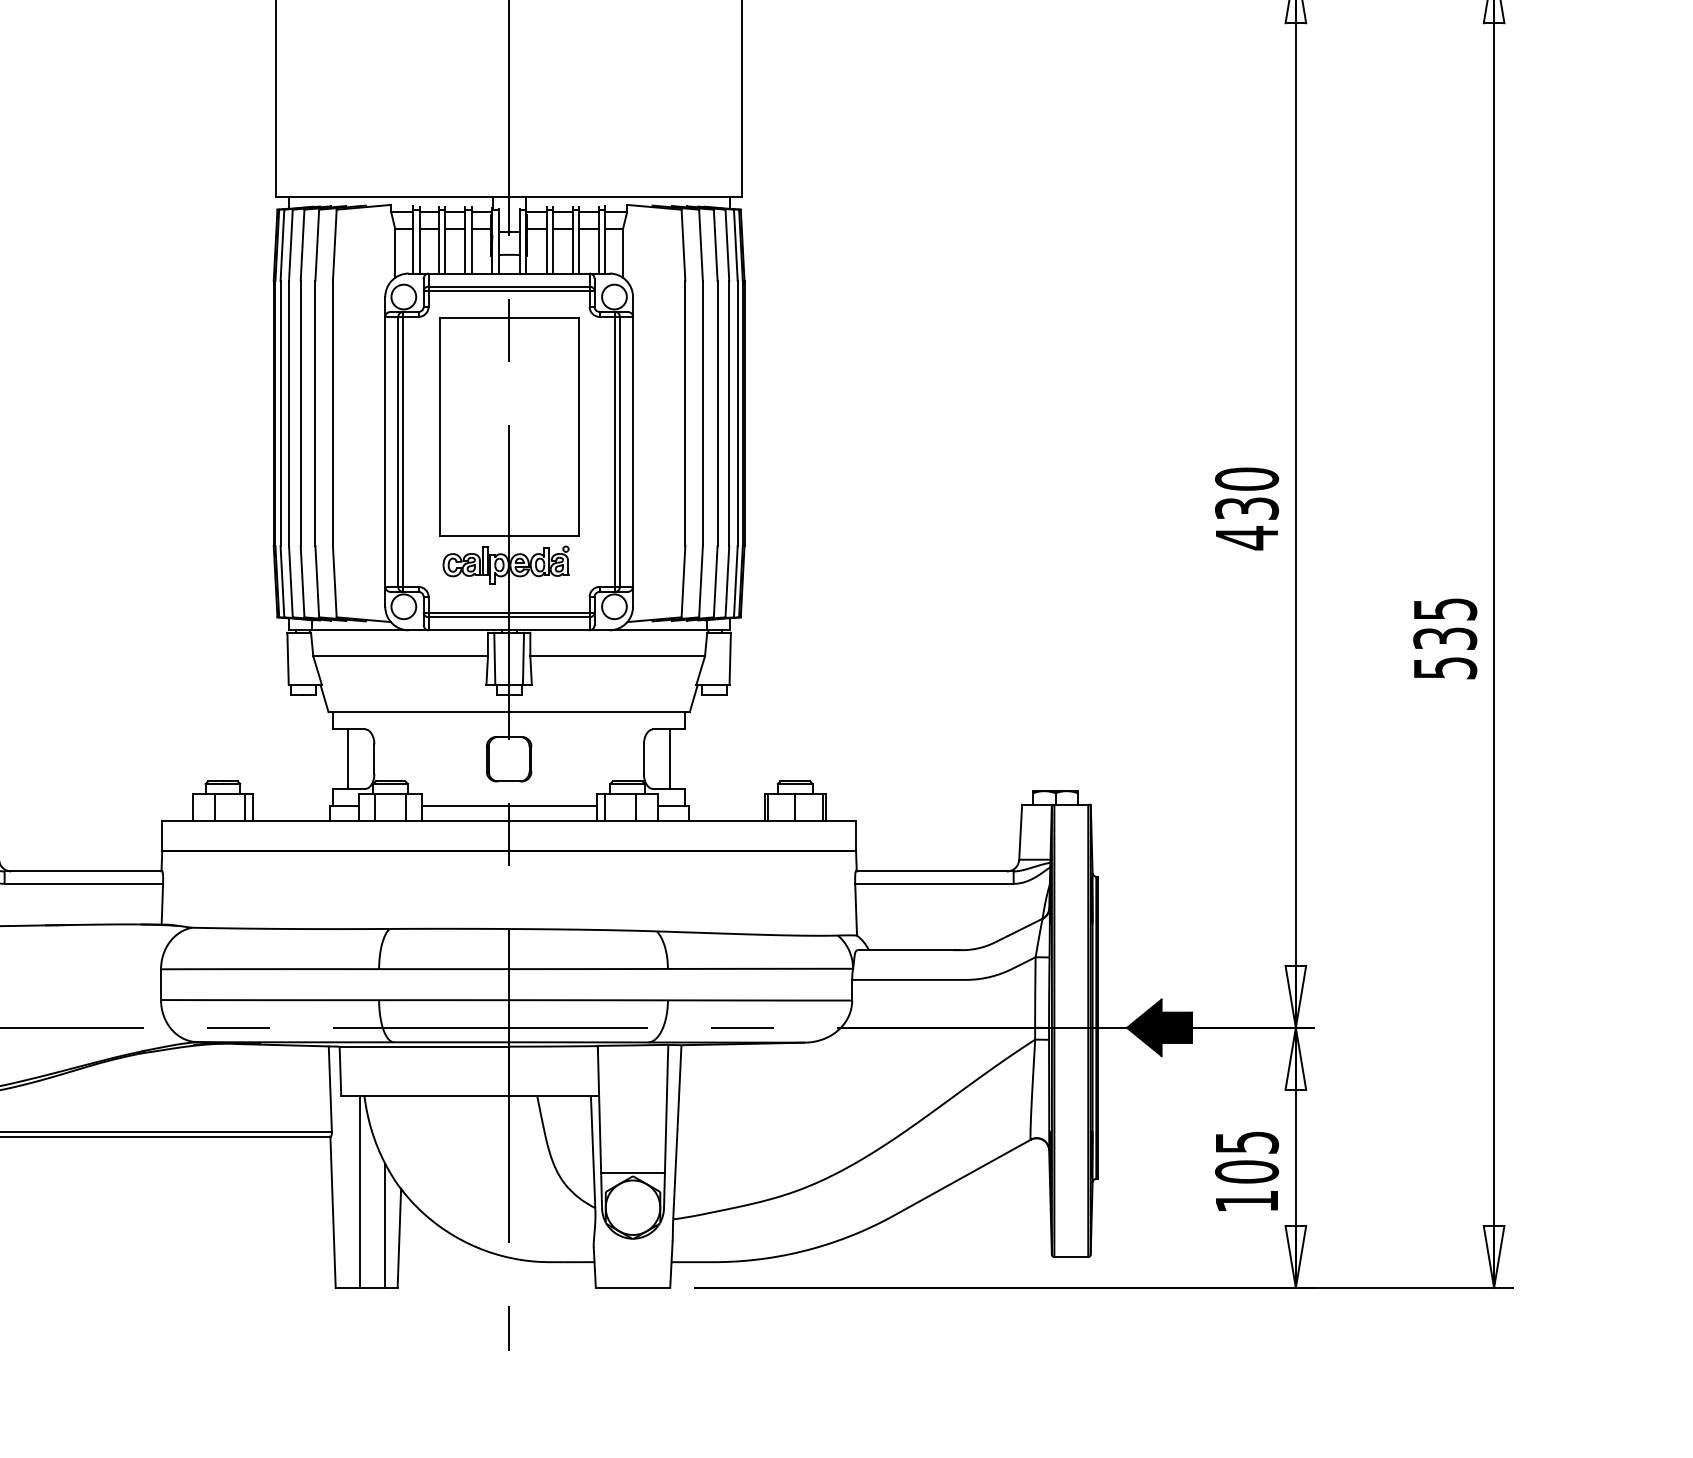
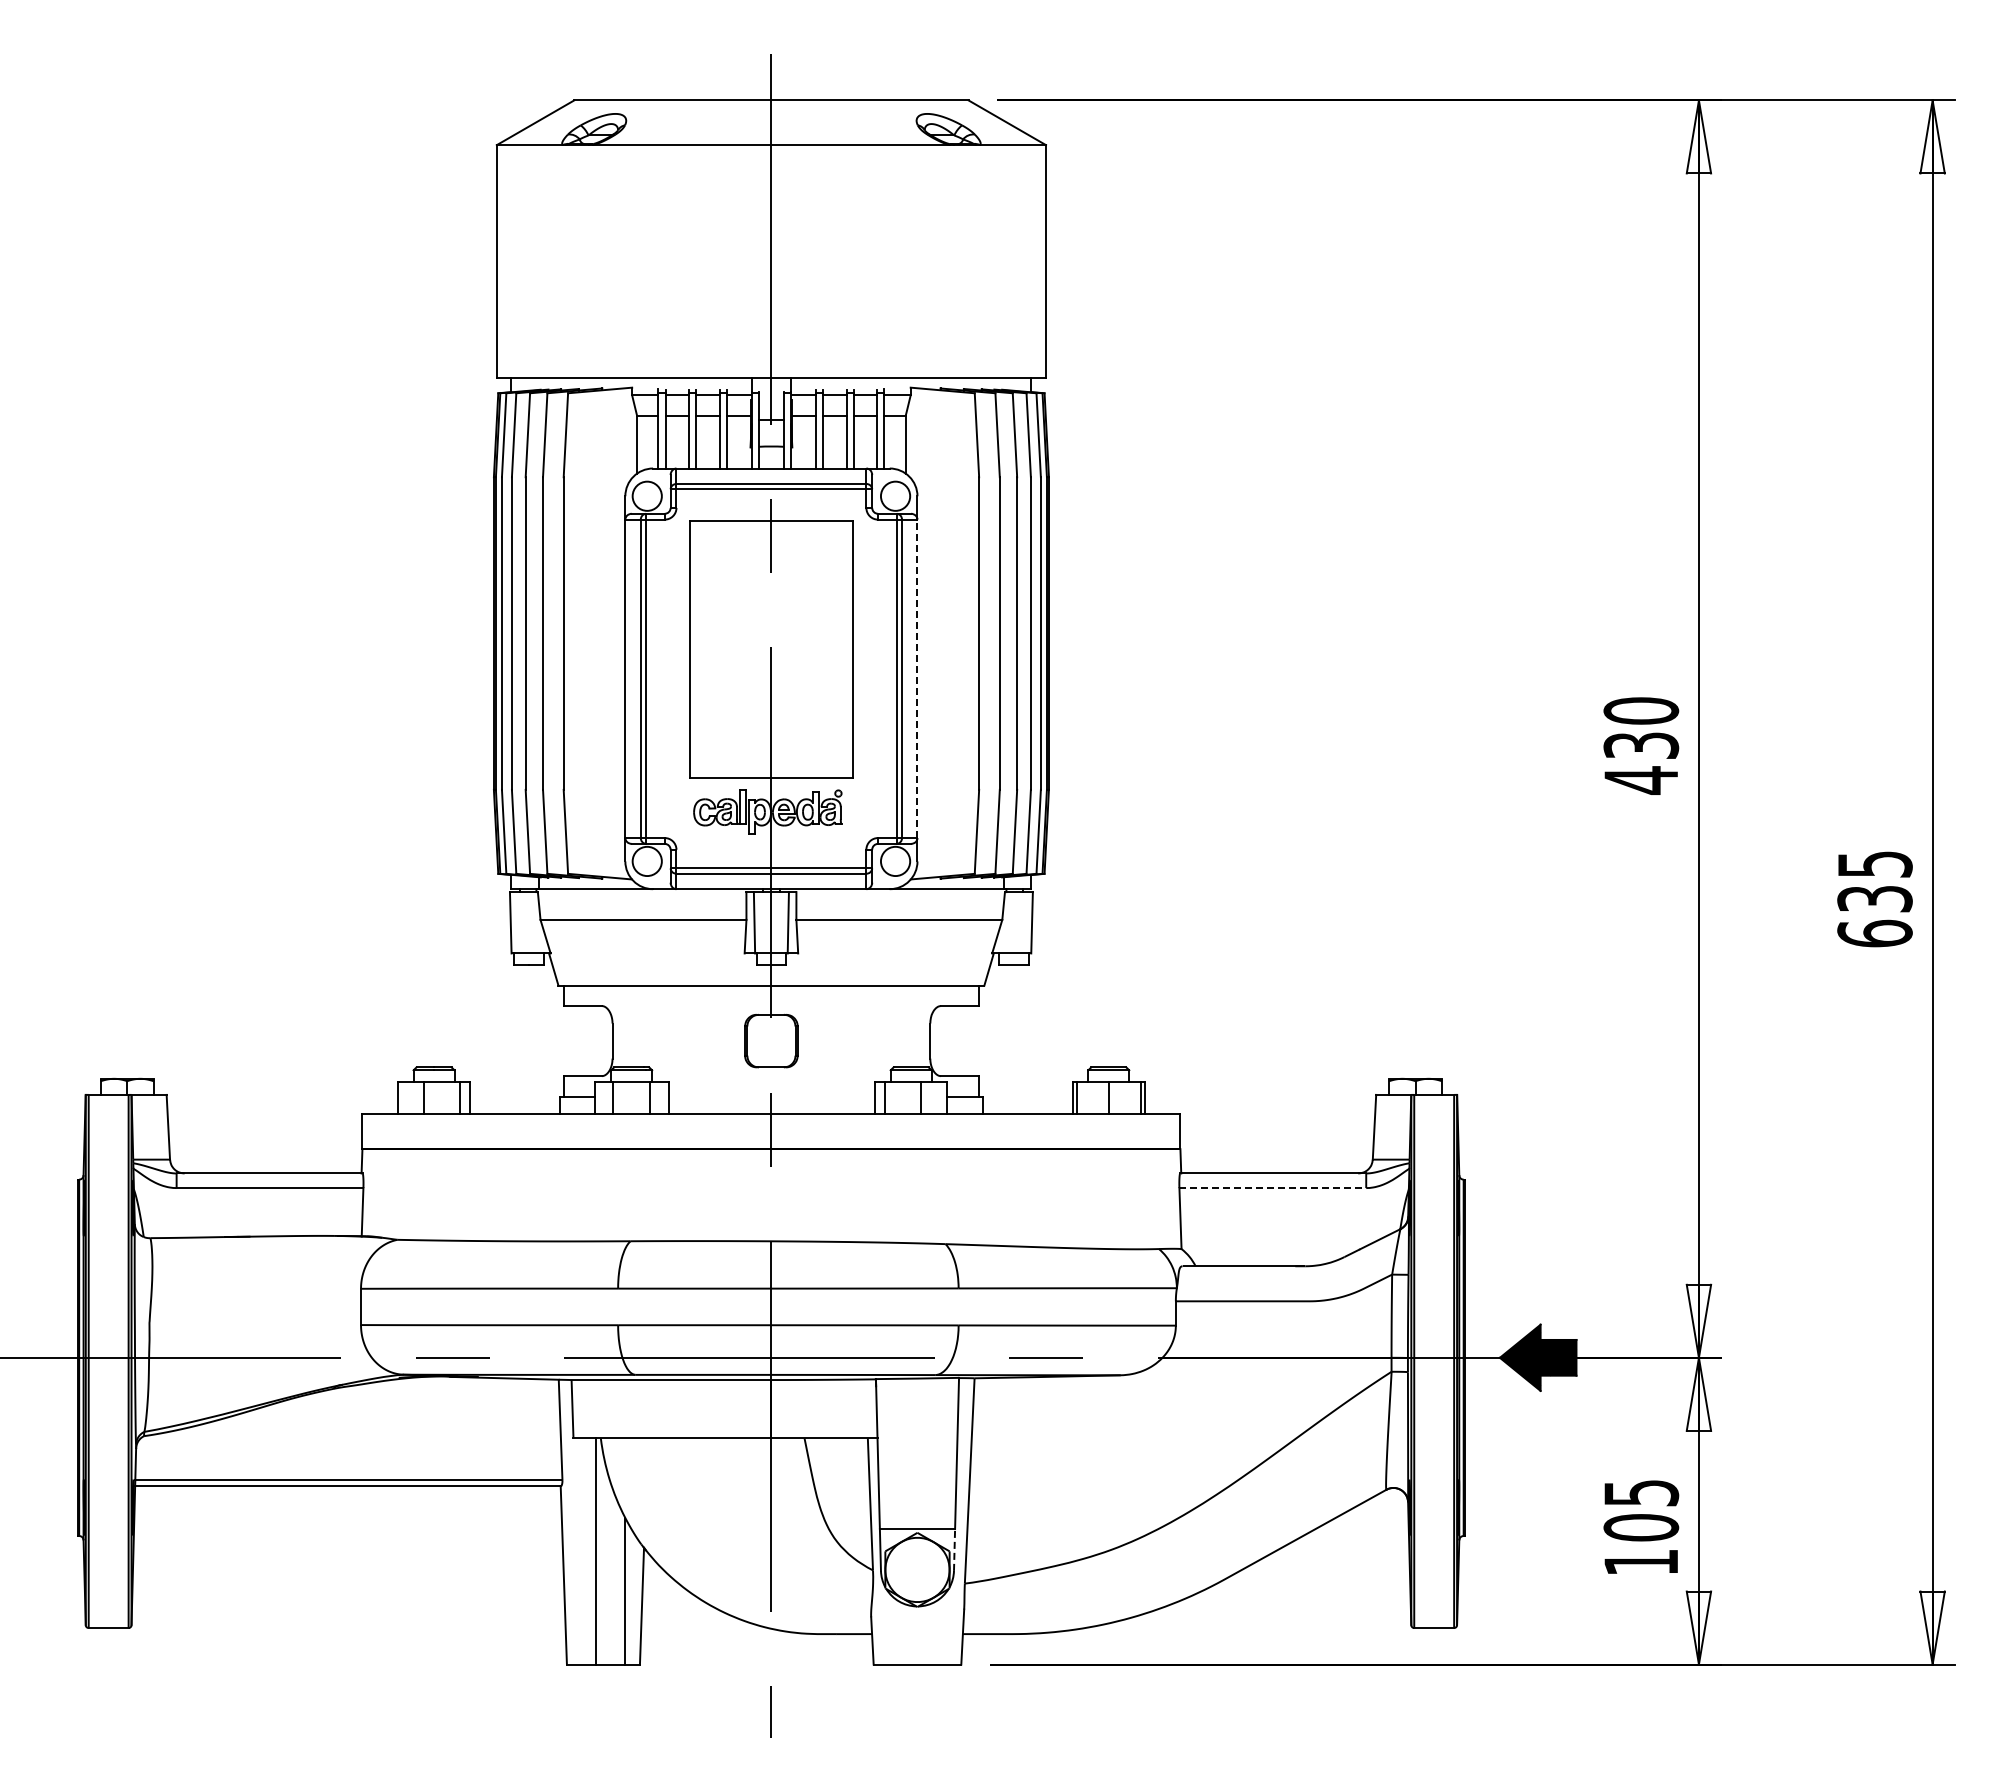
line: (633, 451) -> (917, 678), solid -> dashed
text: (1444, 667) -> (1874, 933), 535 -> 635
line: (348, 759) -> (581, 1041), removed
line: (670, 759) -> (961, 1041), removed
line: (509, 806) -> (771, 1096), removed
line: (935, 884) -> (1273, 1188), solid -> dashed
line: (664, 1190) -> (954, 1549), solid -> dashed

